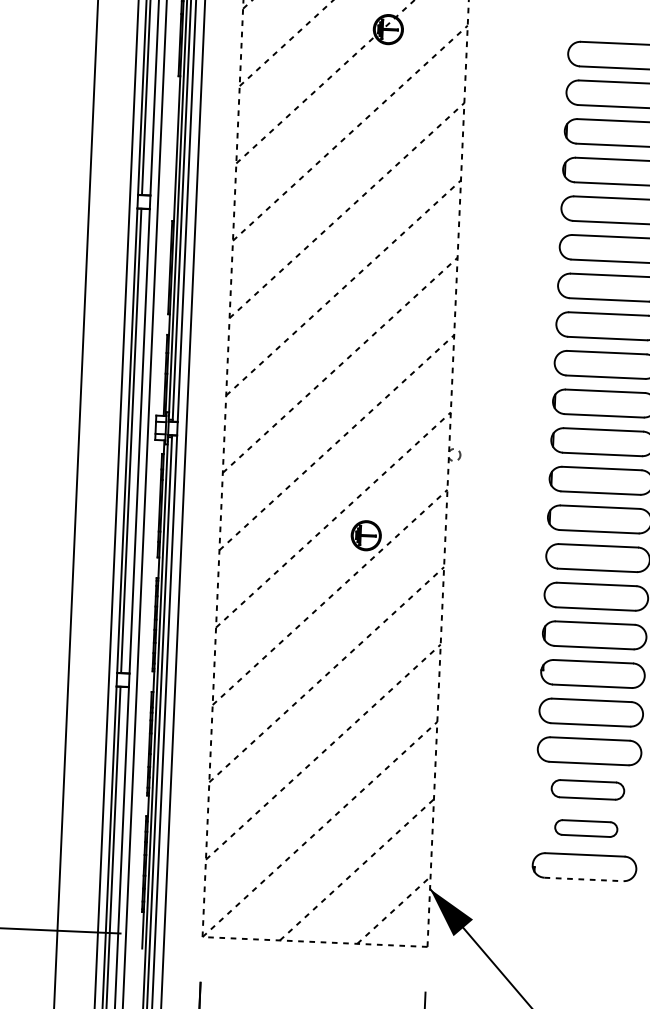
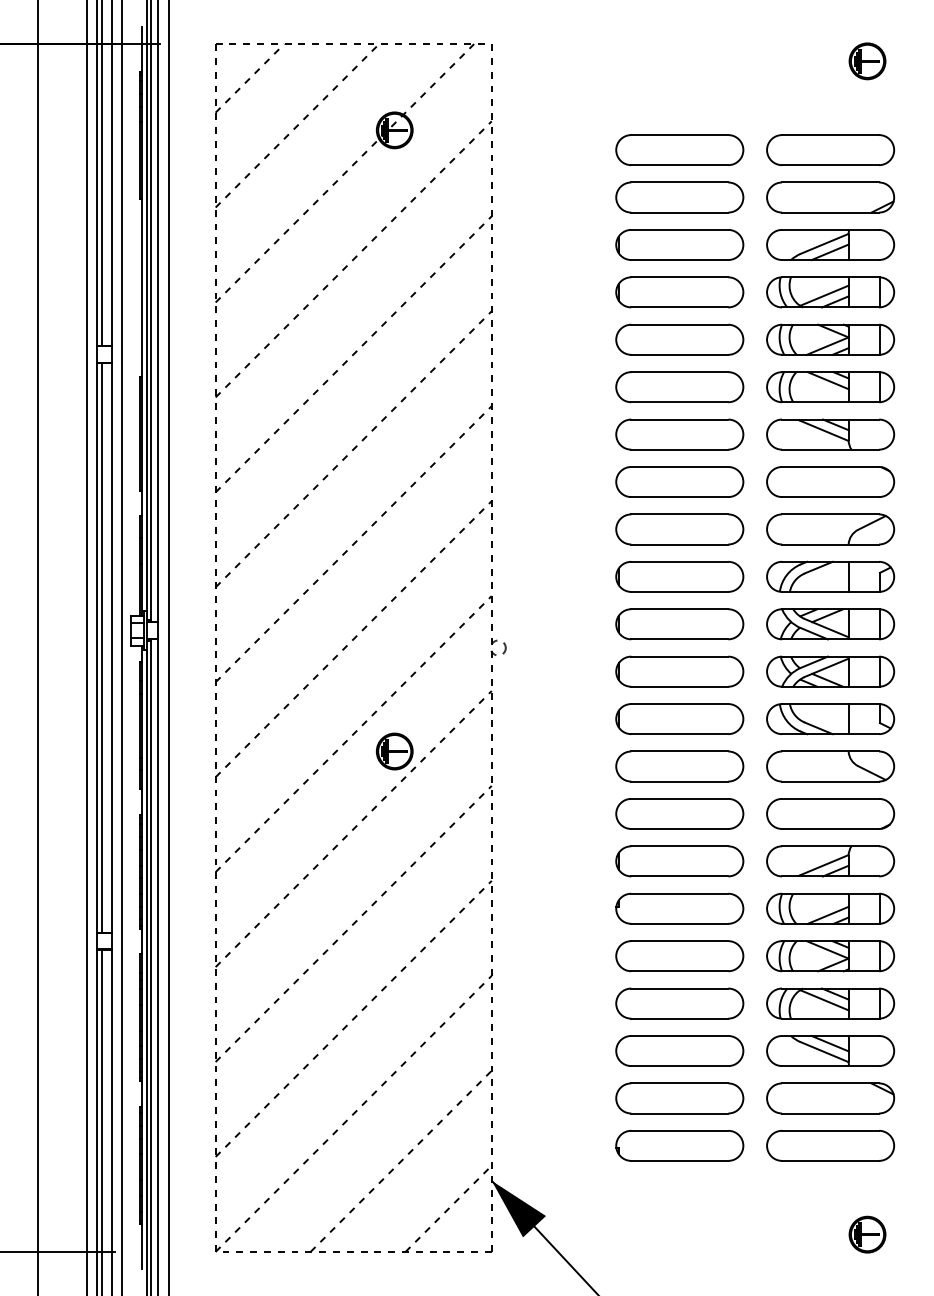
part: (587, 789) -> (679, 1050), size x1.43
part: (585, 828) -> (679, 1098), size x1.67
line: (583, 879) -> (679, 1160), dashed -> solid

